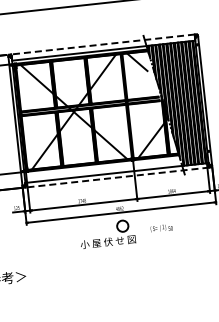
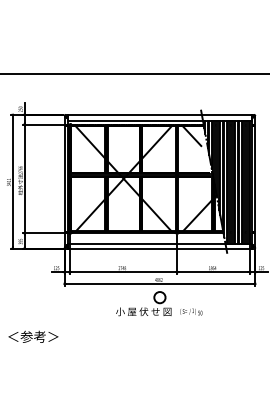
line: (102, 44) -> (159, 114), dashed -> solid
line: (117, 177) -> (159, 248), dashed -> solid
text: (161, 227) -> (191, 311), moved

